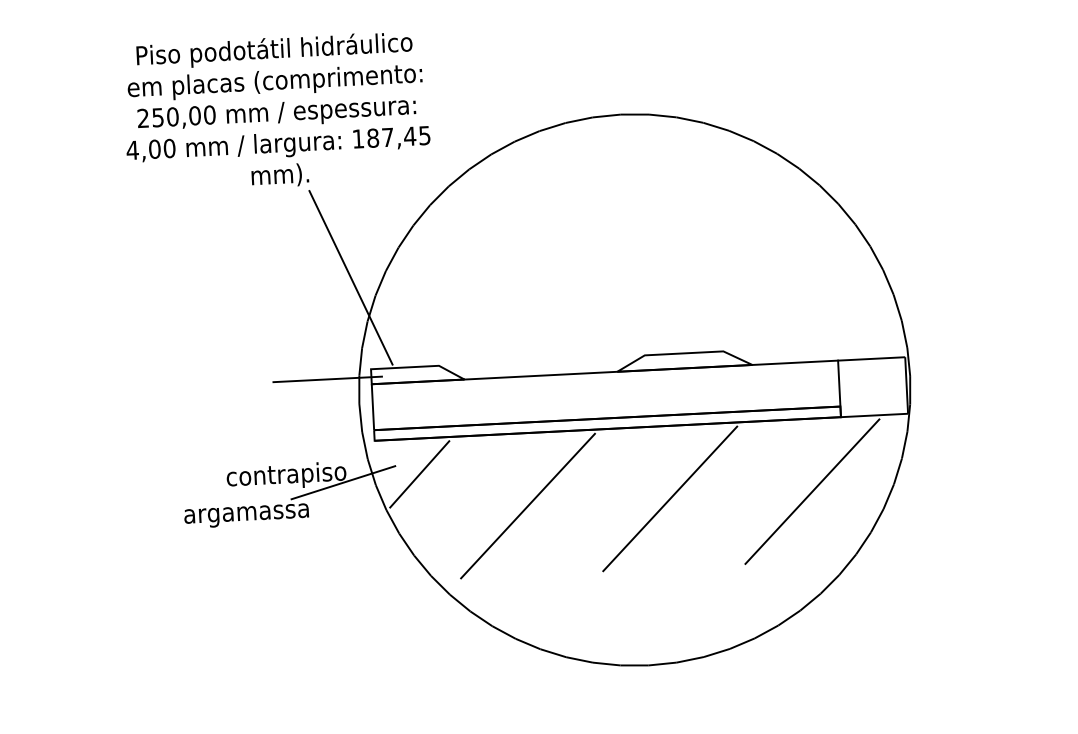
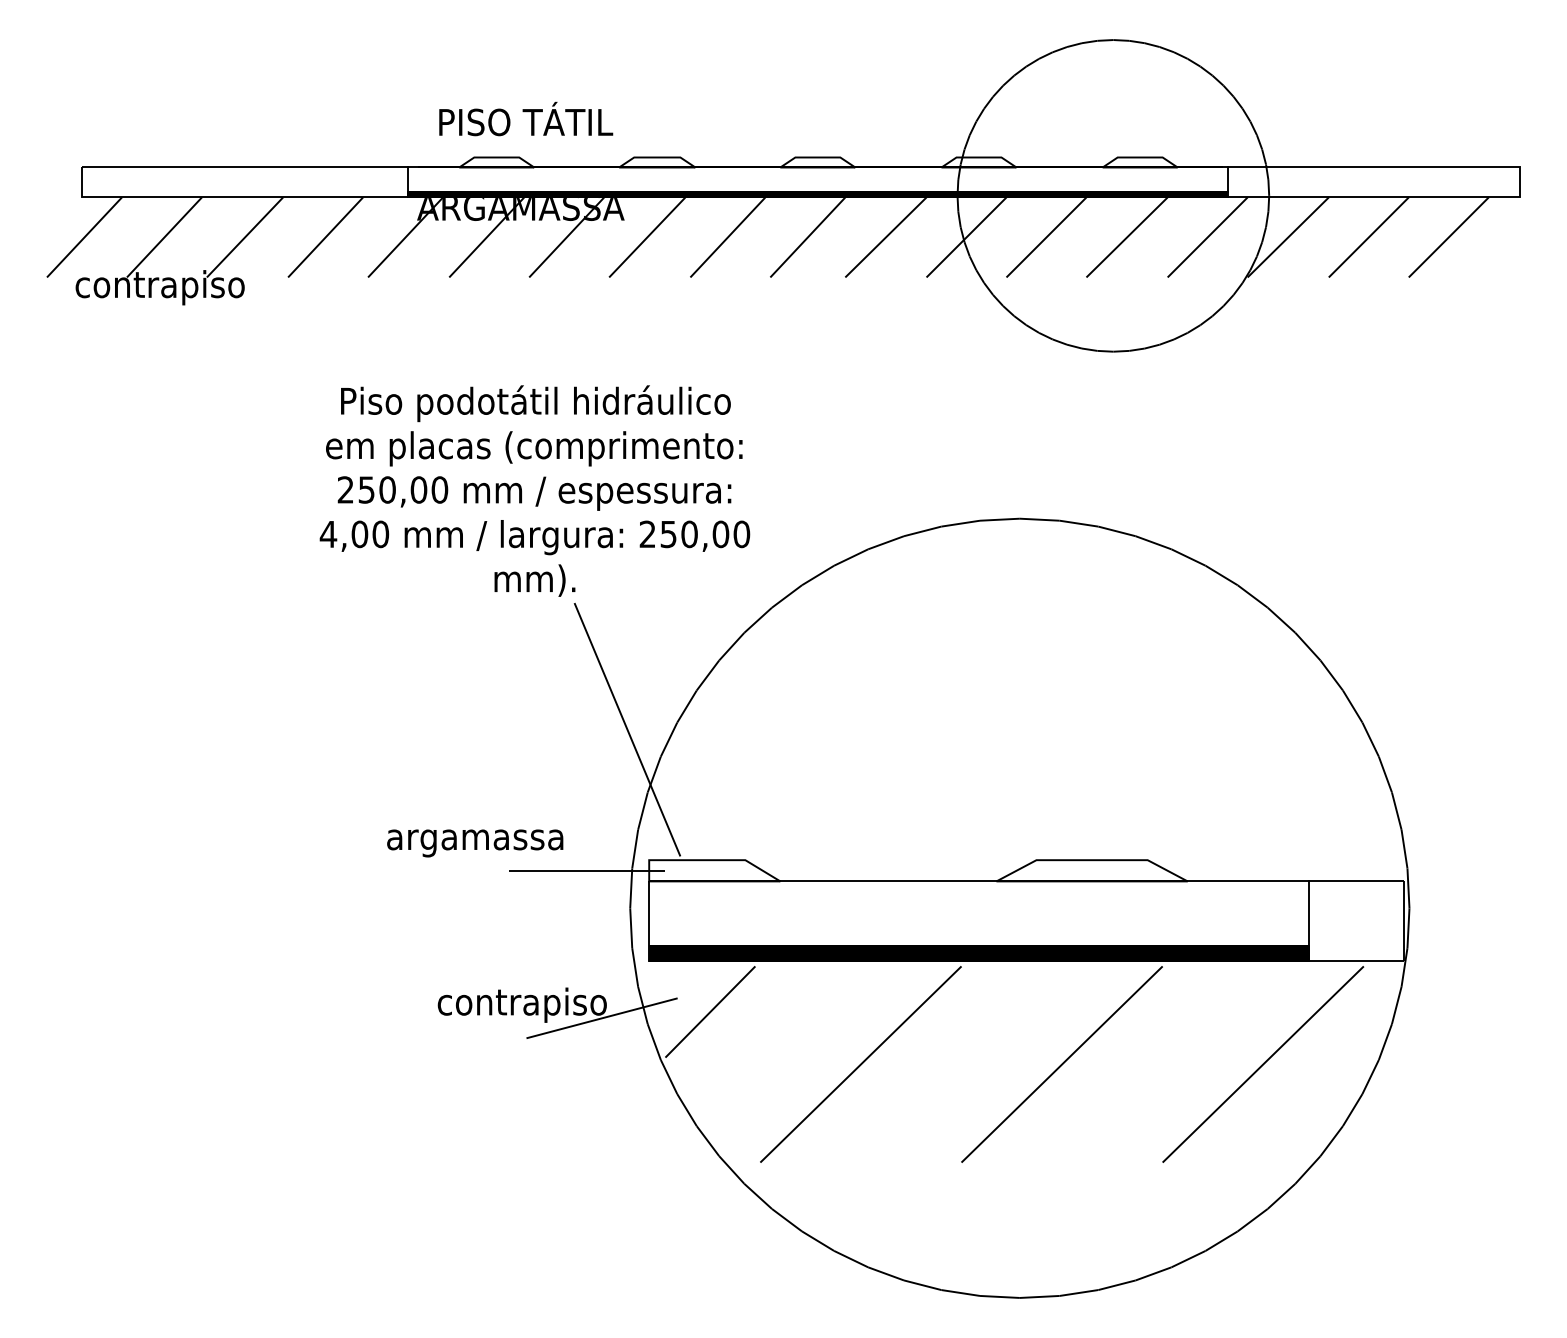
text: (391, 137) -> (694, 534), 187,45 -> 250,00
fill: (607, 423) -> (978, 953), added
text: (246, 516) -> (475, 843), moved

